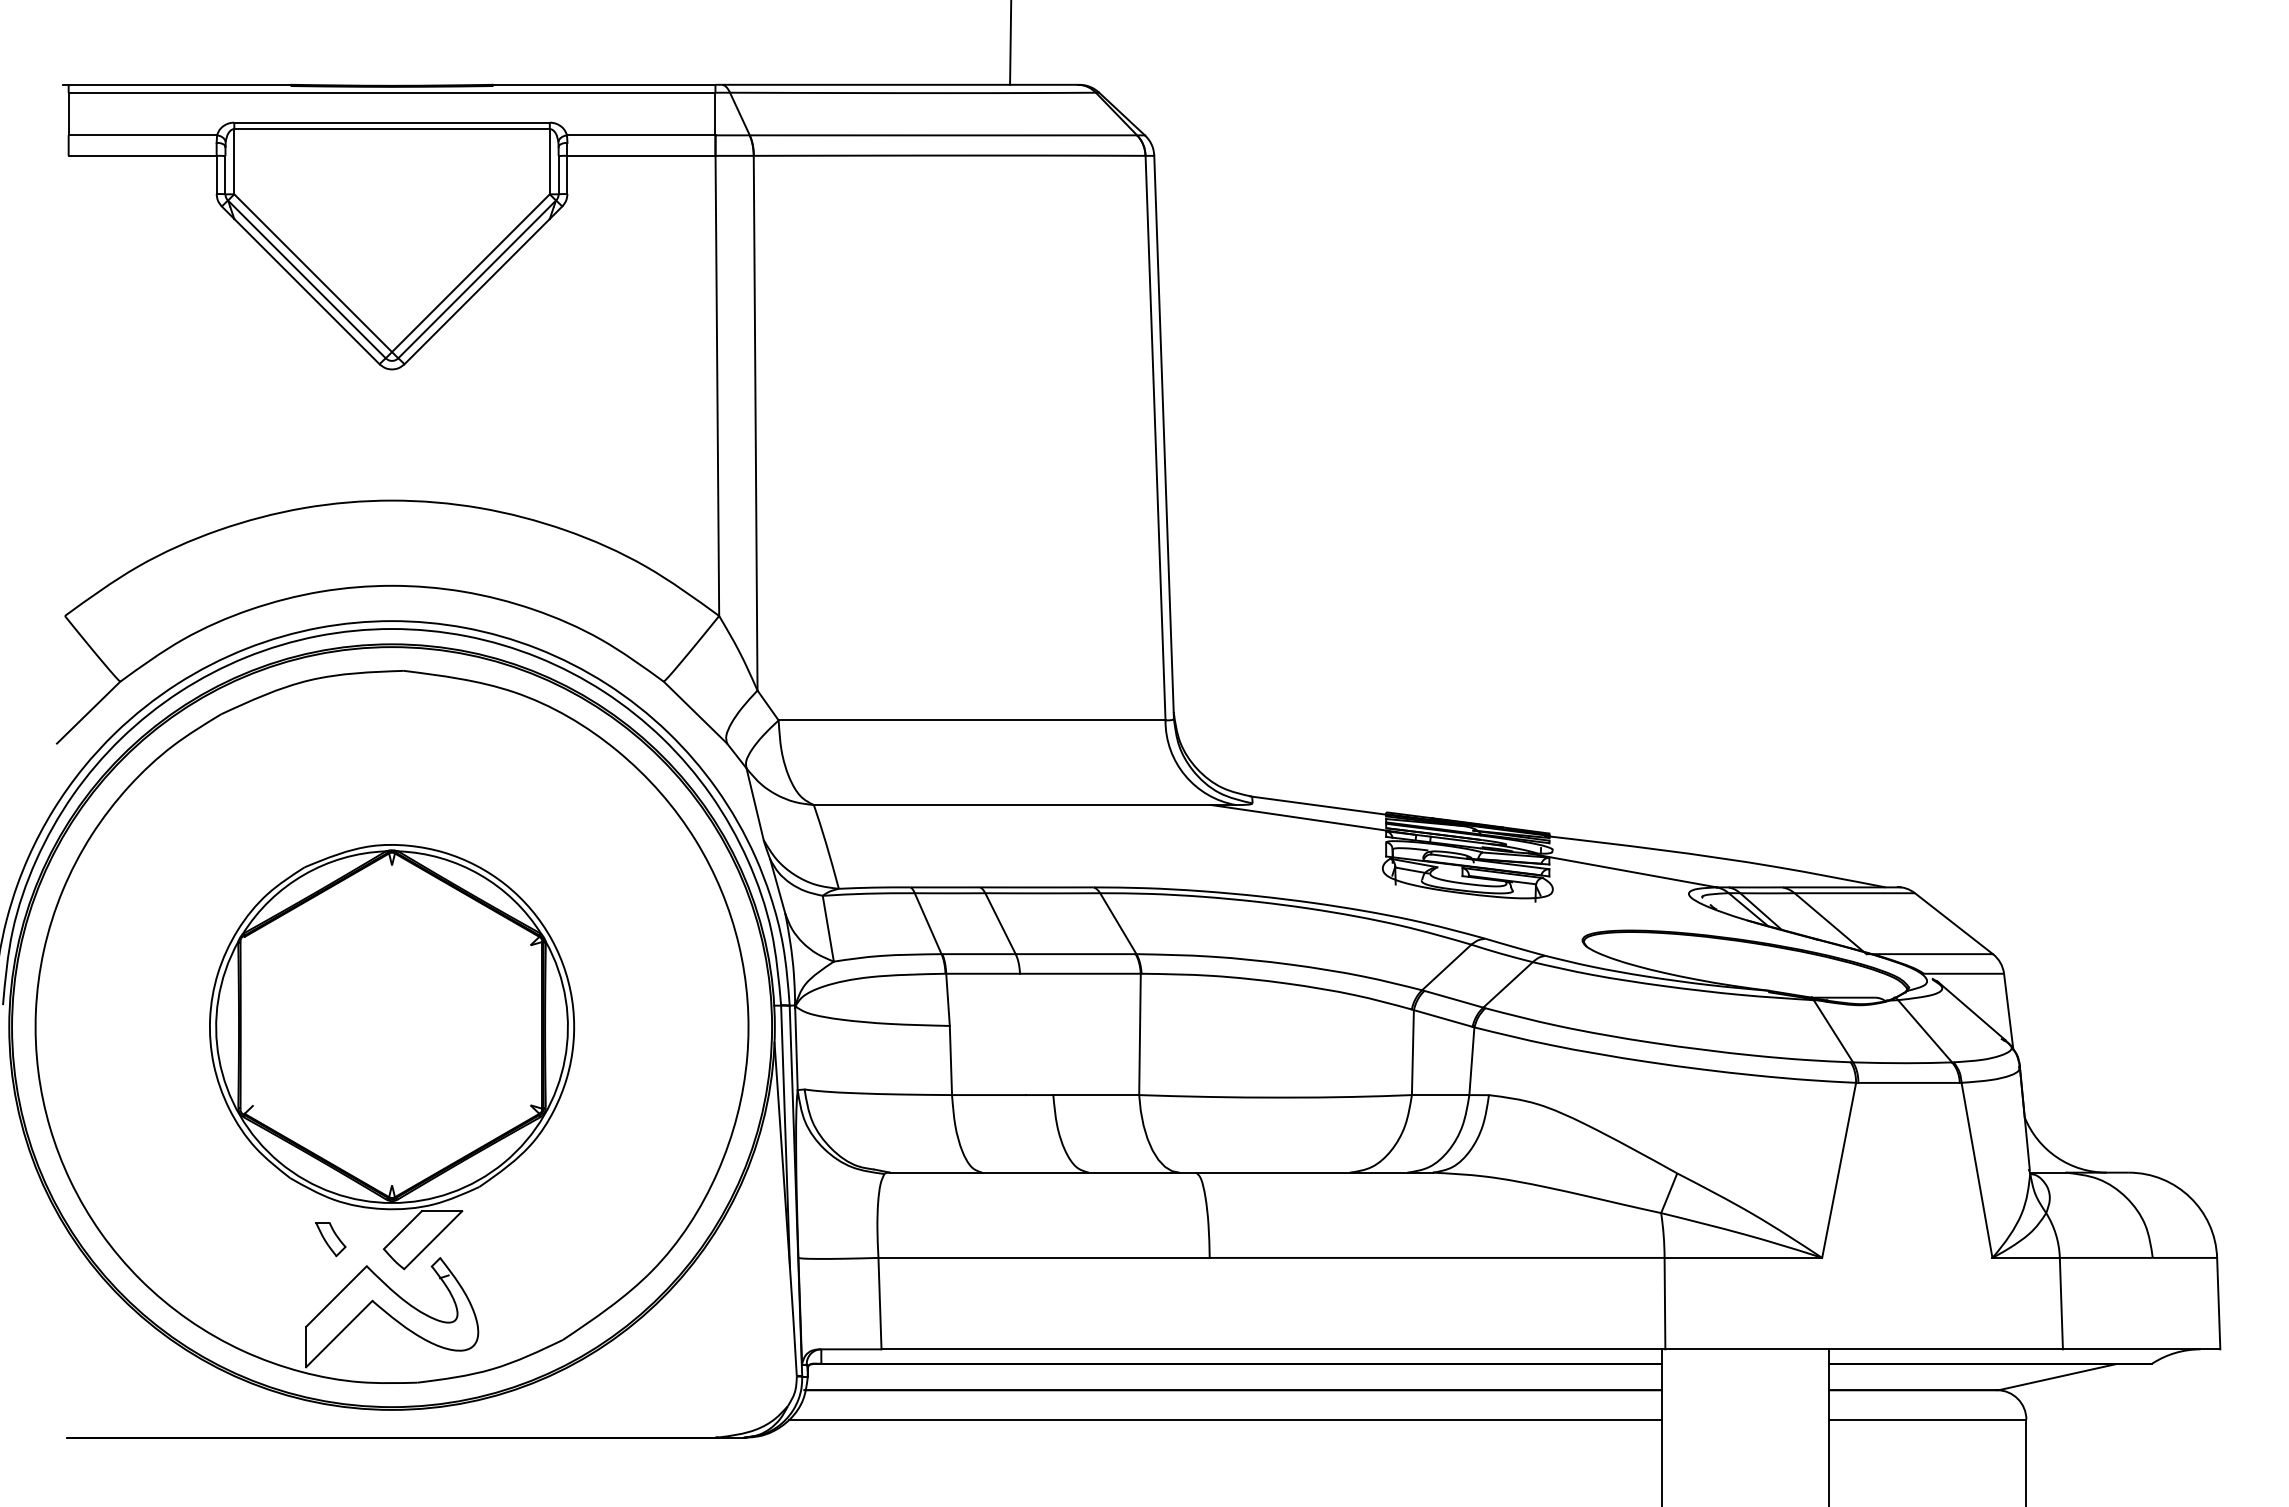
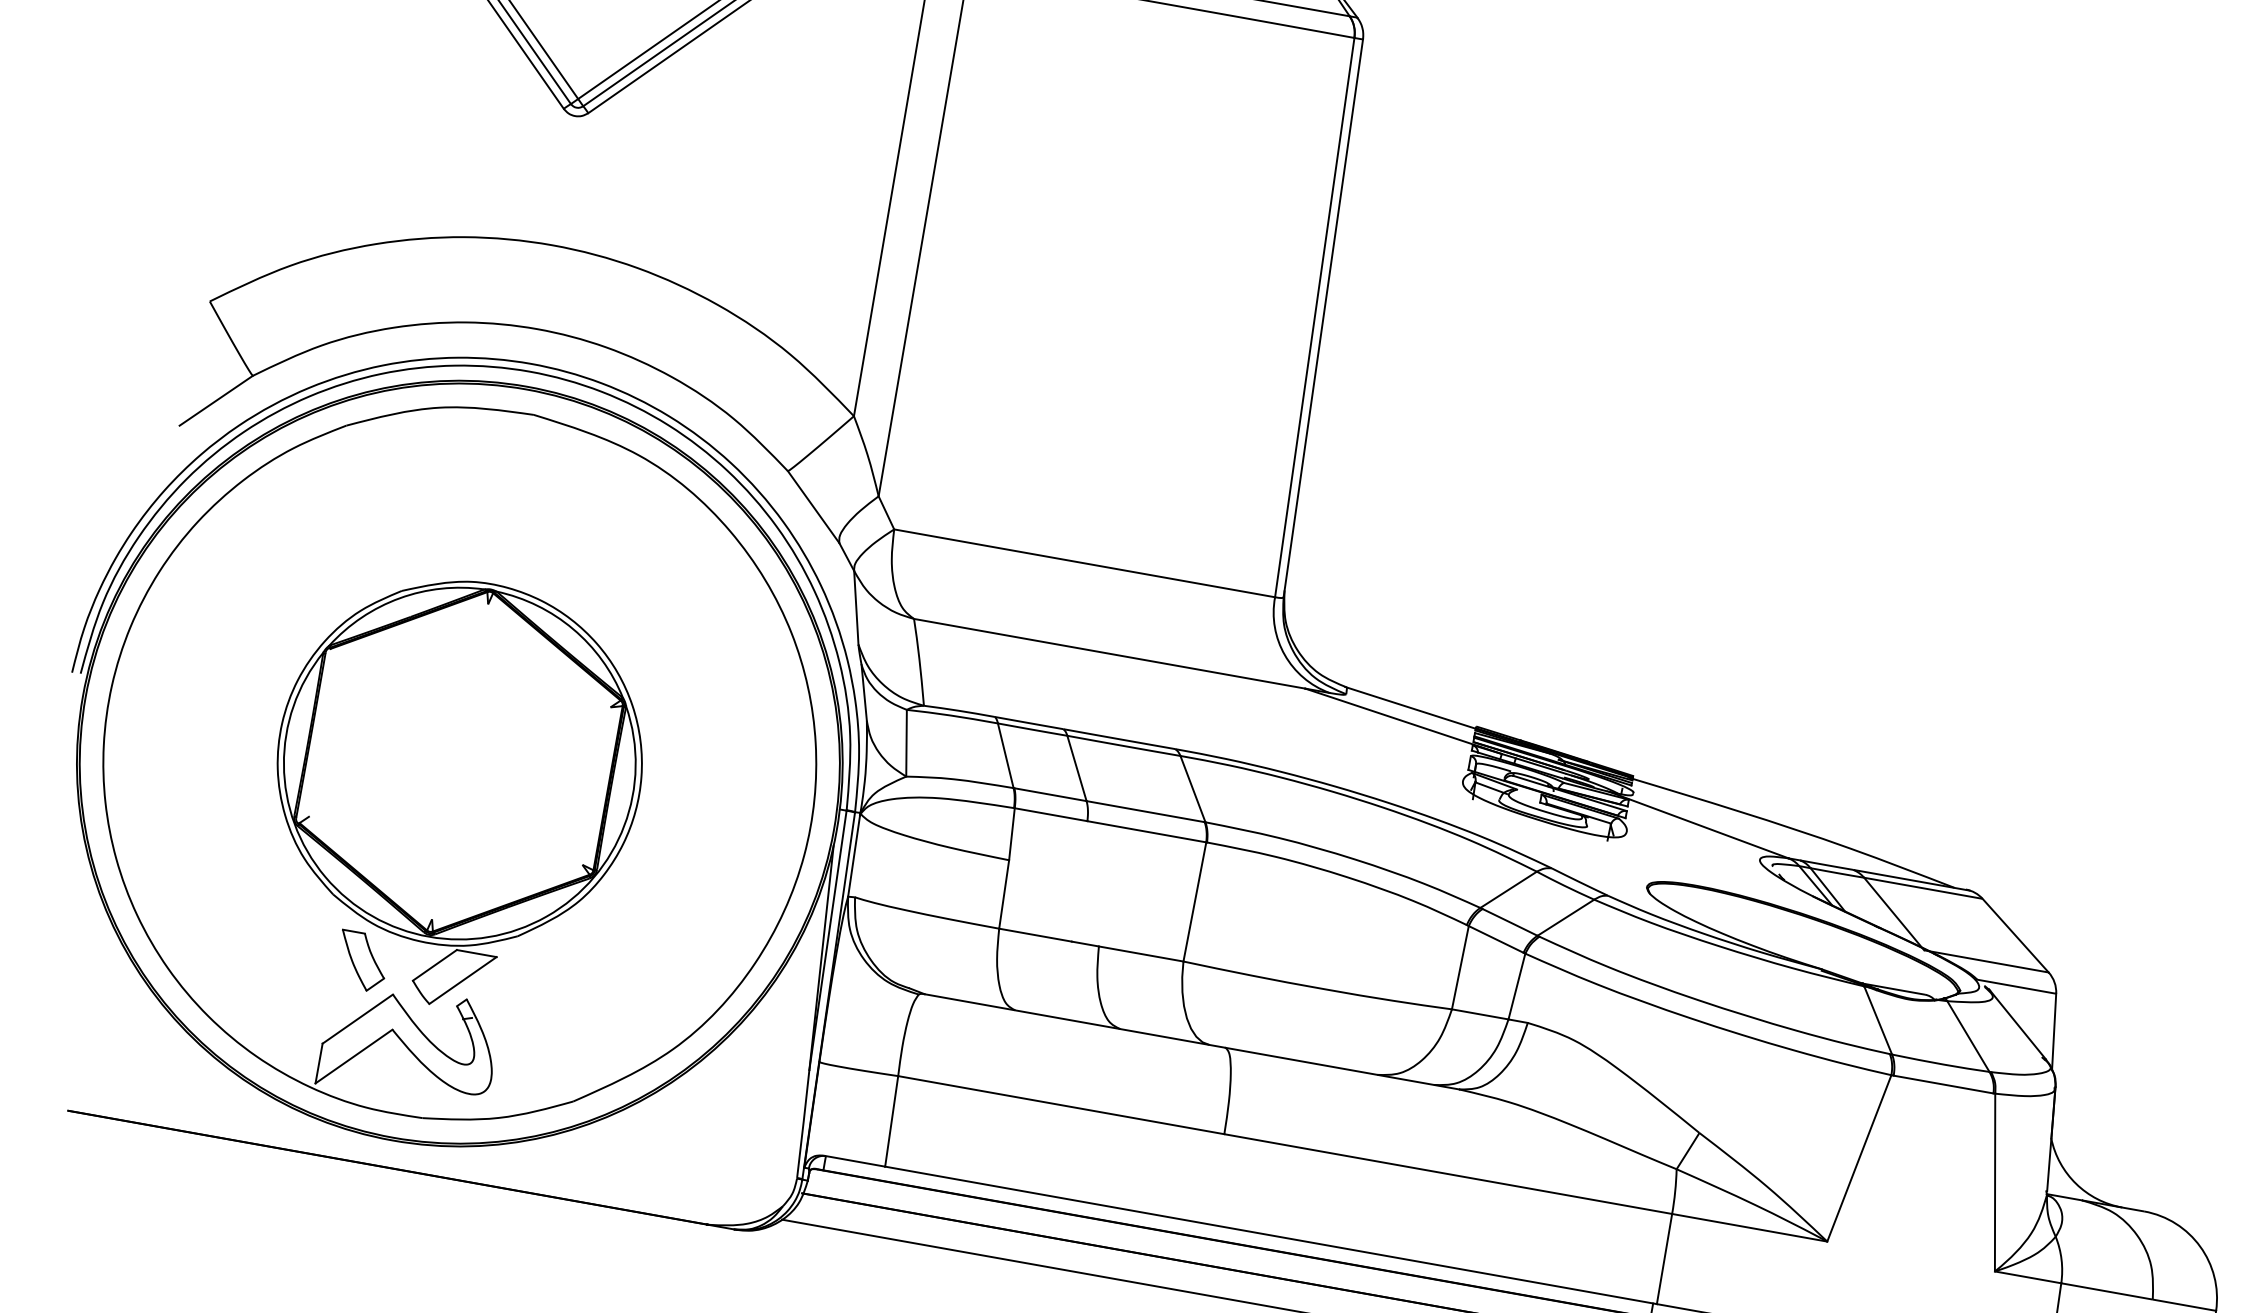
part: (330, 1239) -> (361, 961), size x1.67

